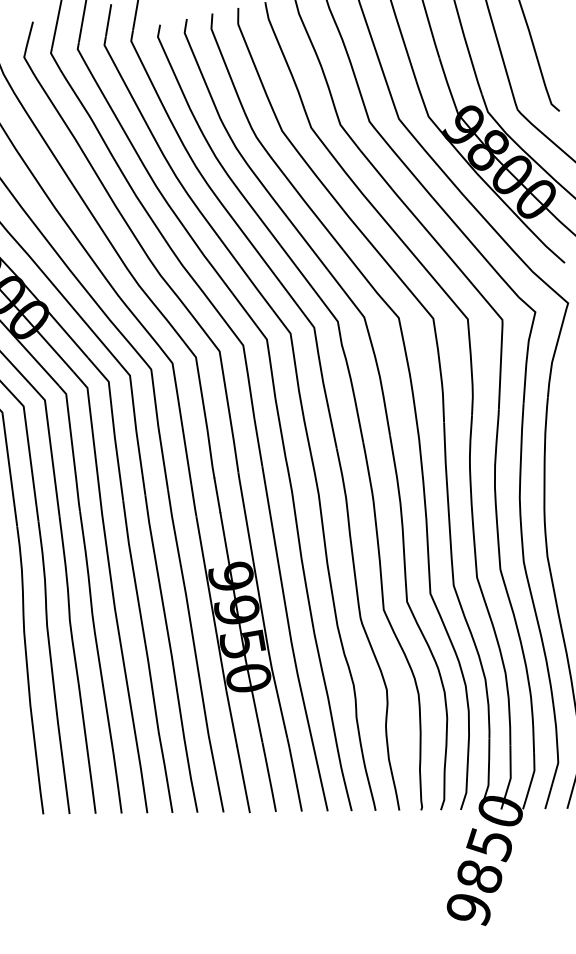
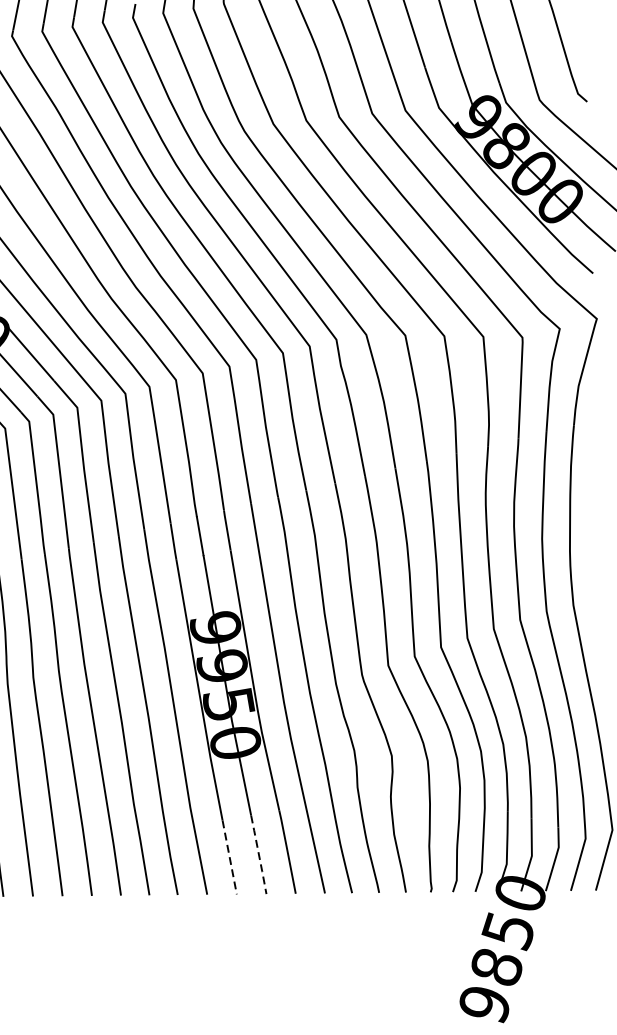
line: (269, 777) -> (259, 855), solid -> dashed
line: (243, 779) -> (229, 857), solid -> dashed

